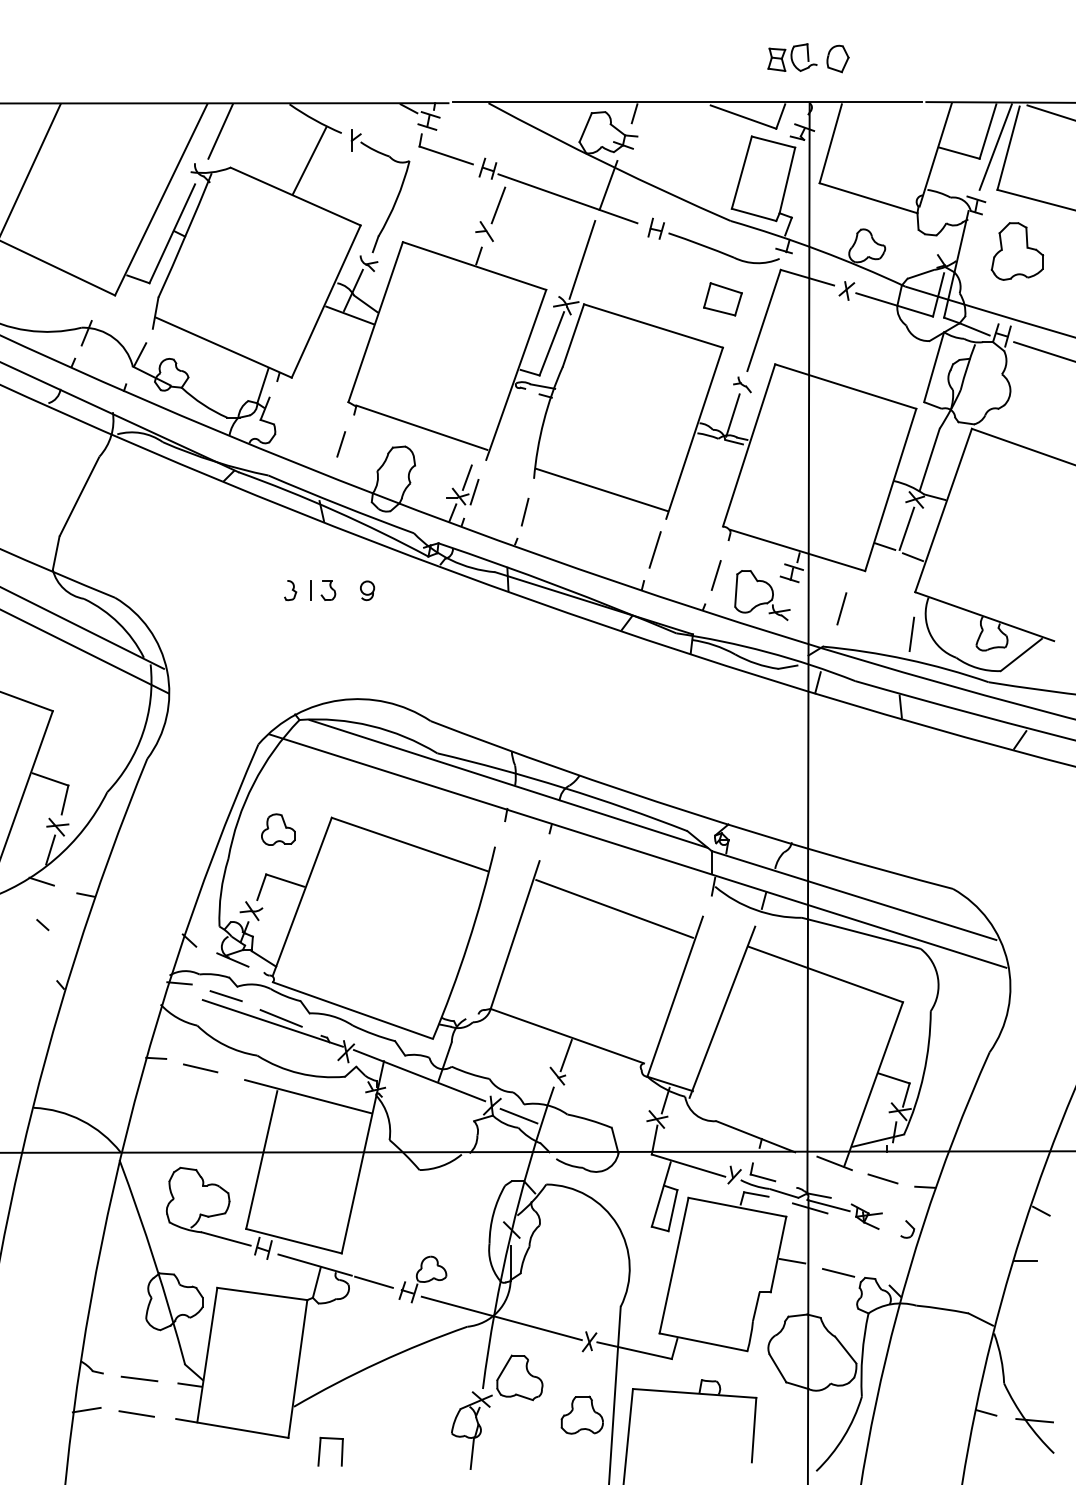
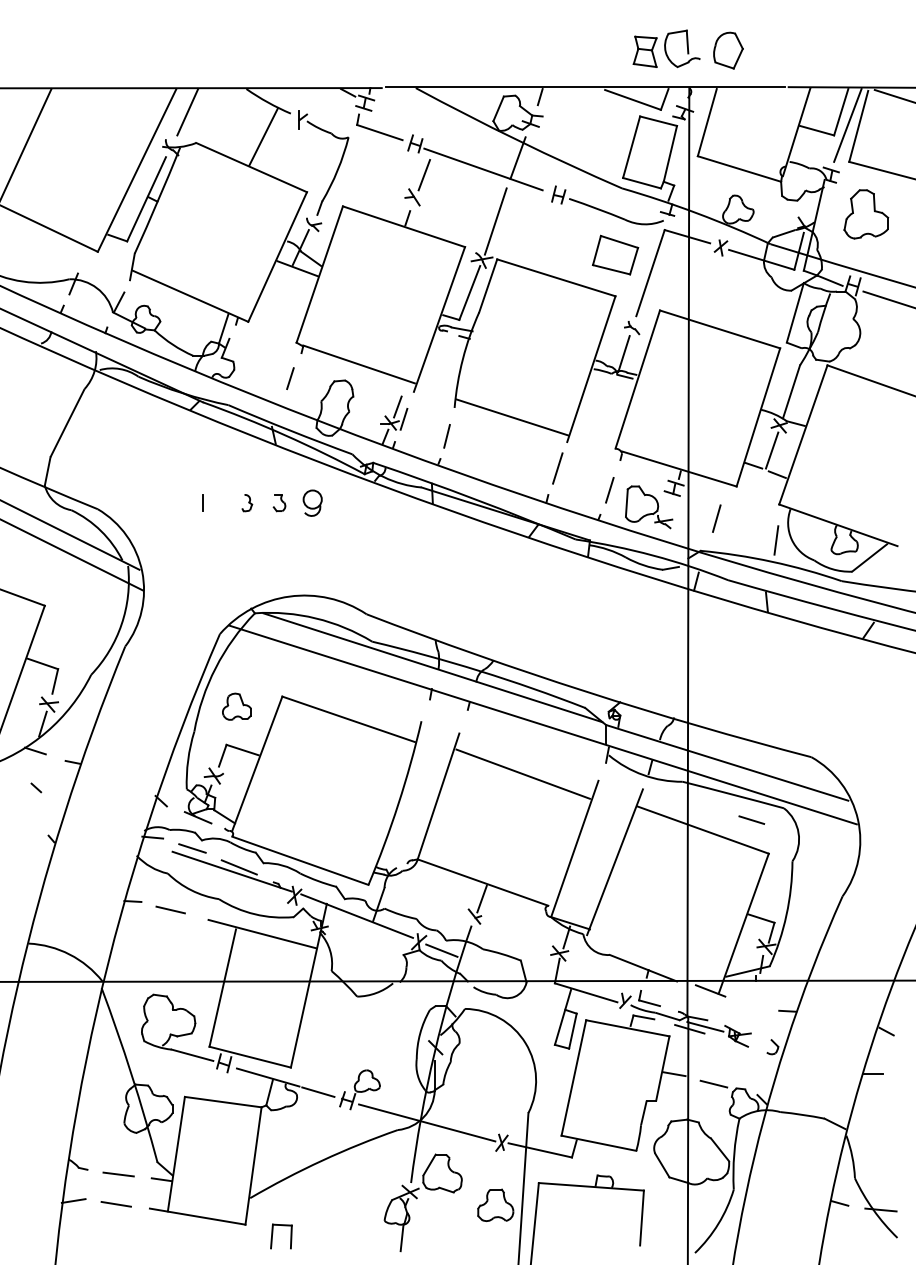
part: (808, 57) -> (688, 49), size x1.6
part: (722, 298) -> (615, 254), size x1.4
line: (309, 589) -> (202, 502), moved
part: (367, 591) -> (312, 503), size x1.6
line: (882, 1178) -> (751, 819), moved

